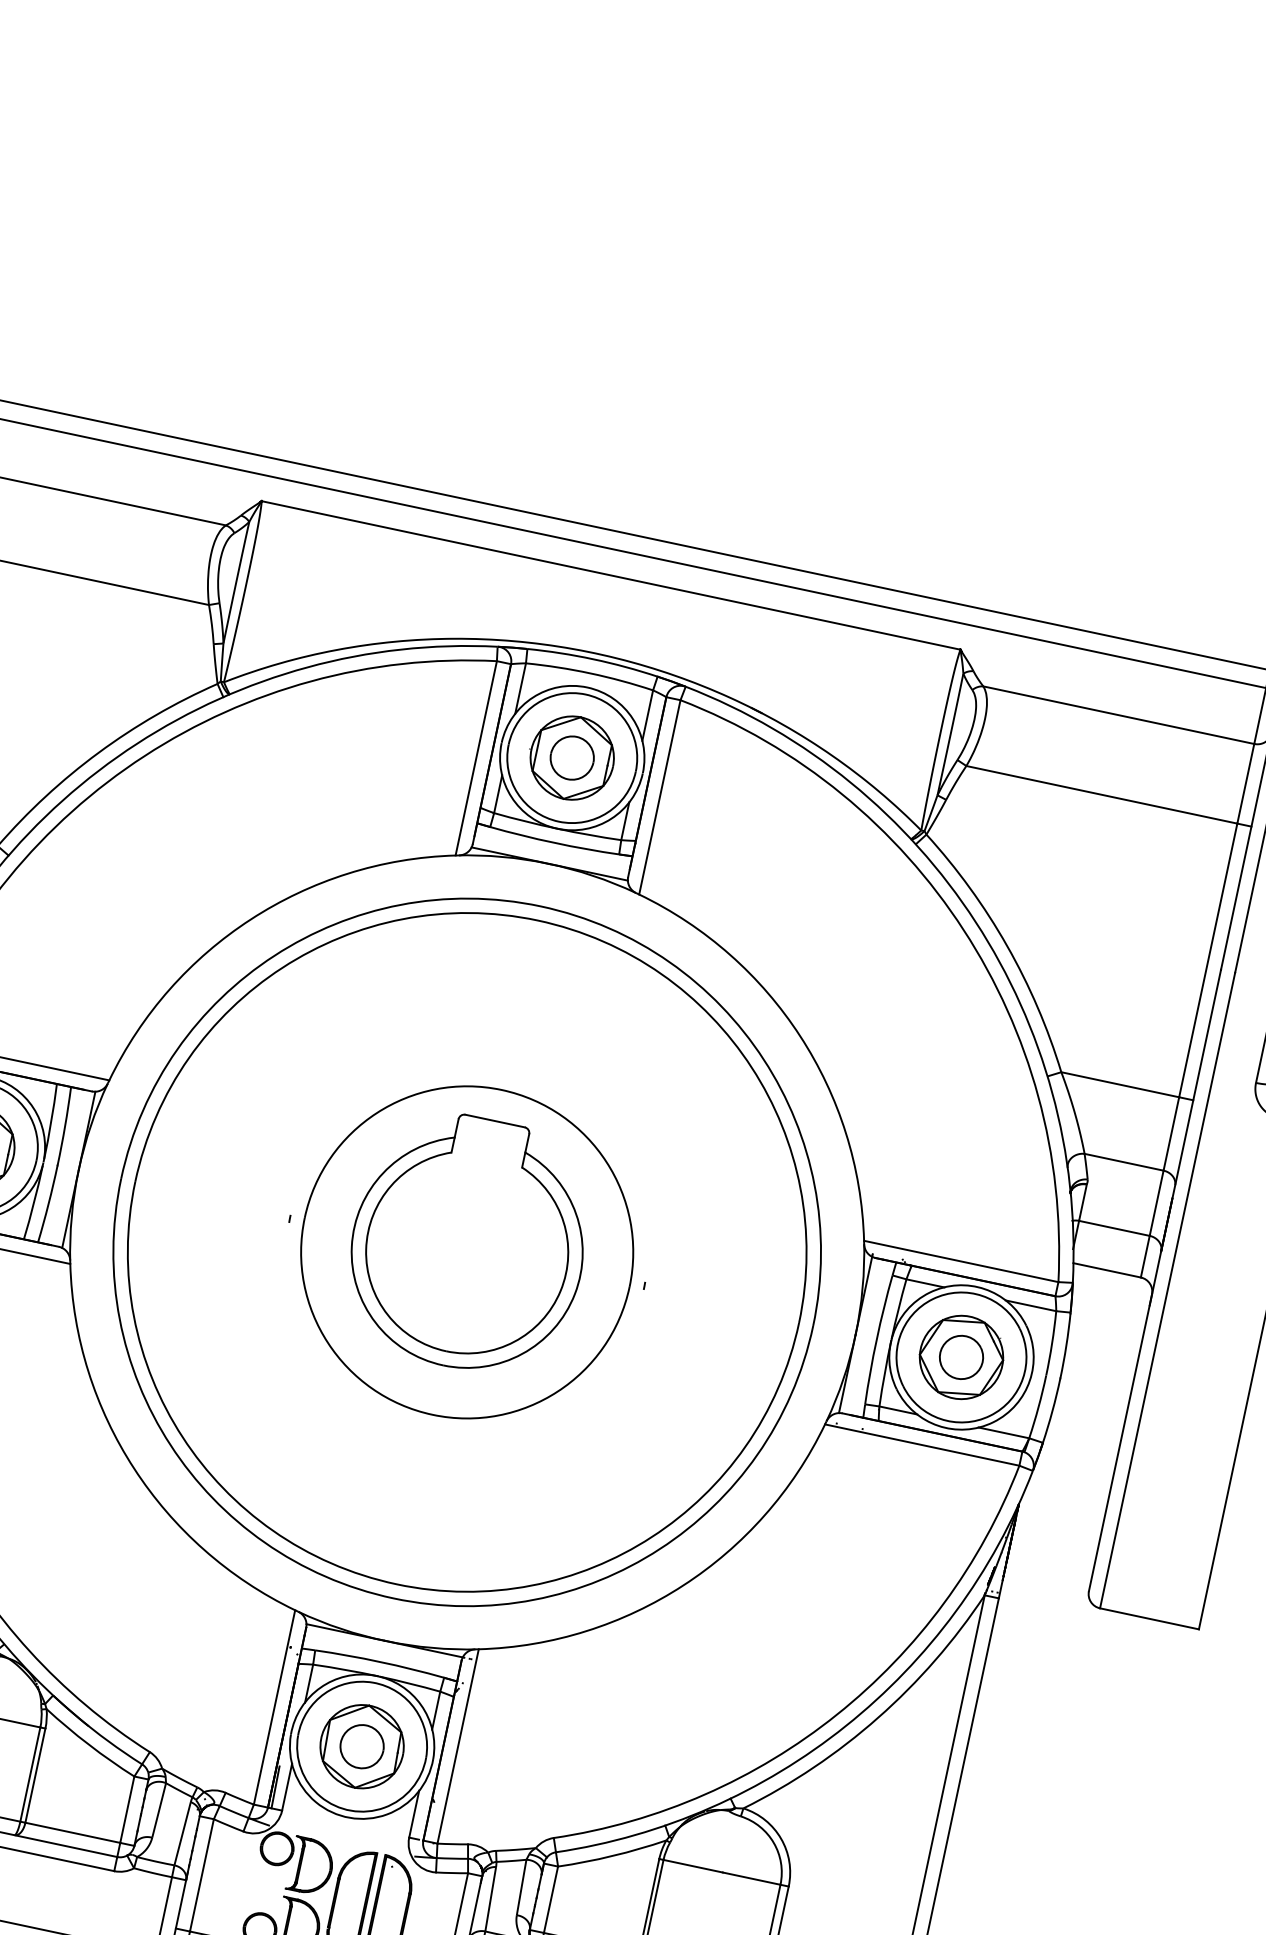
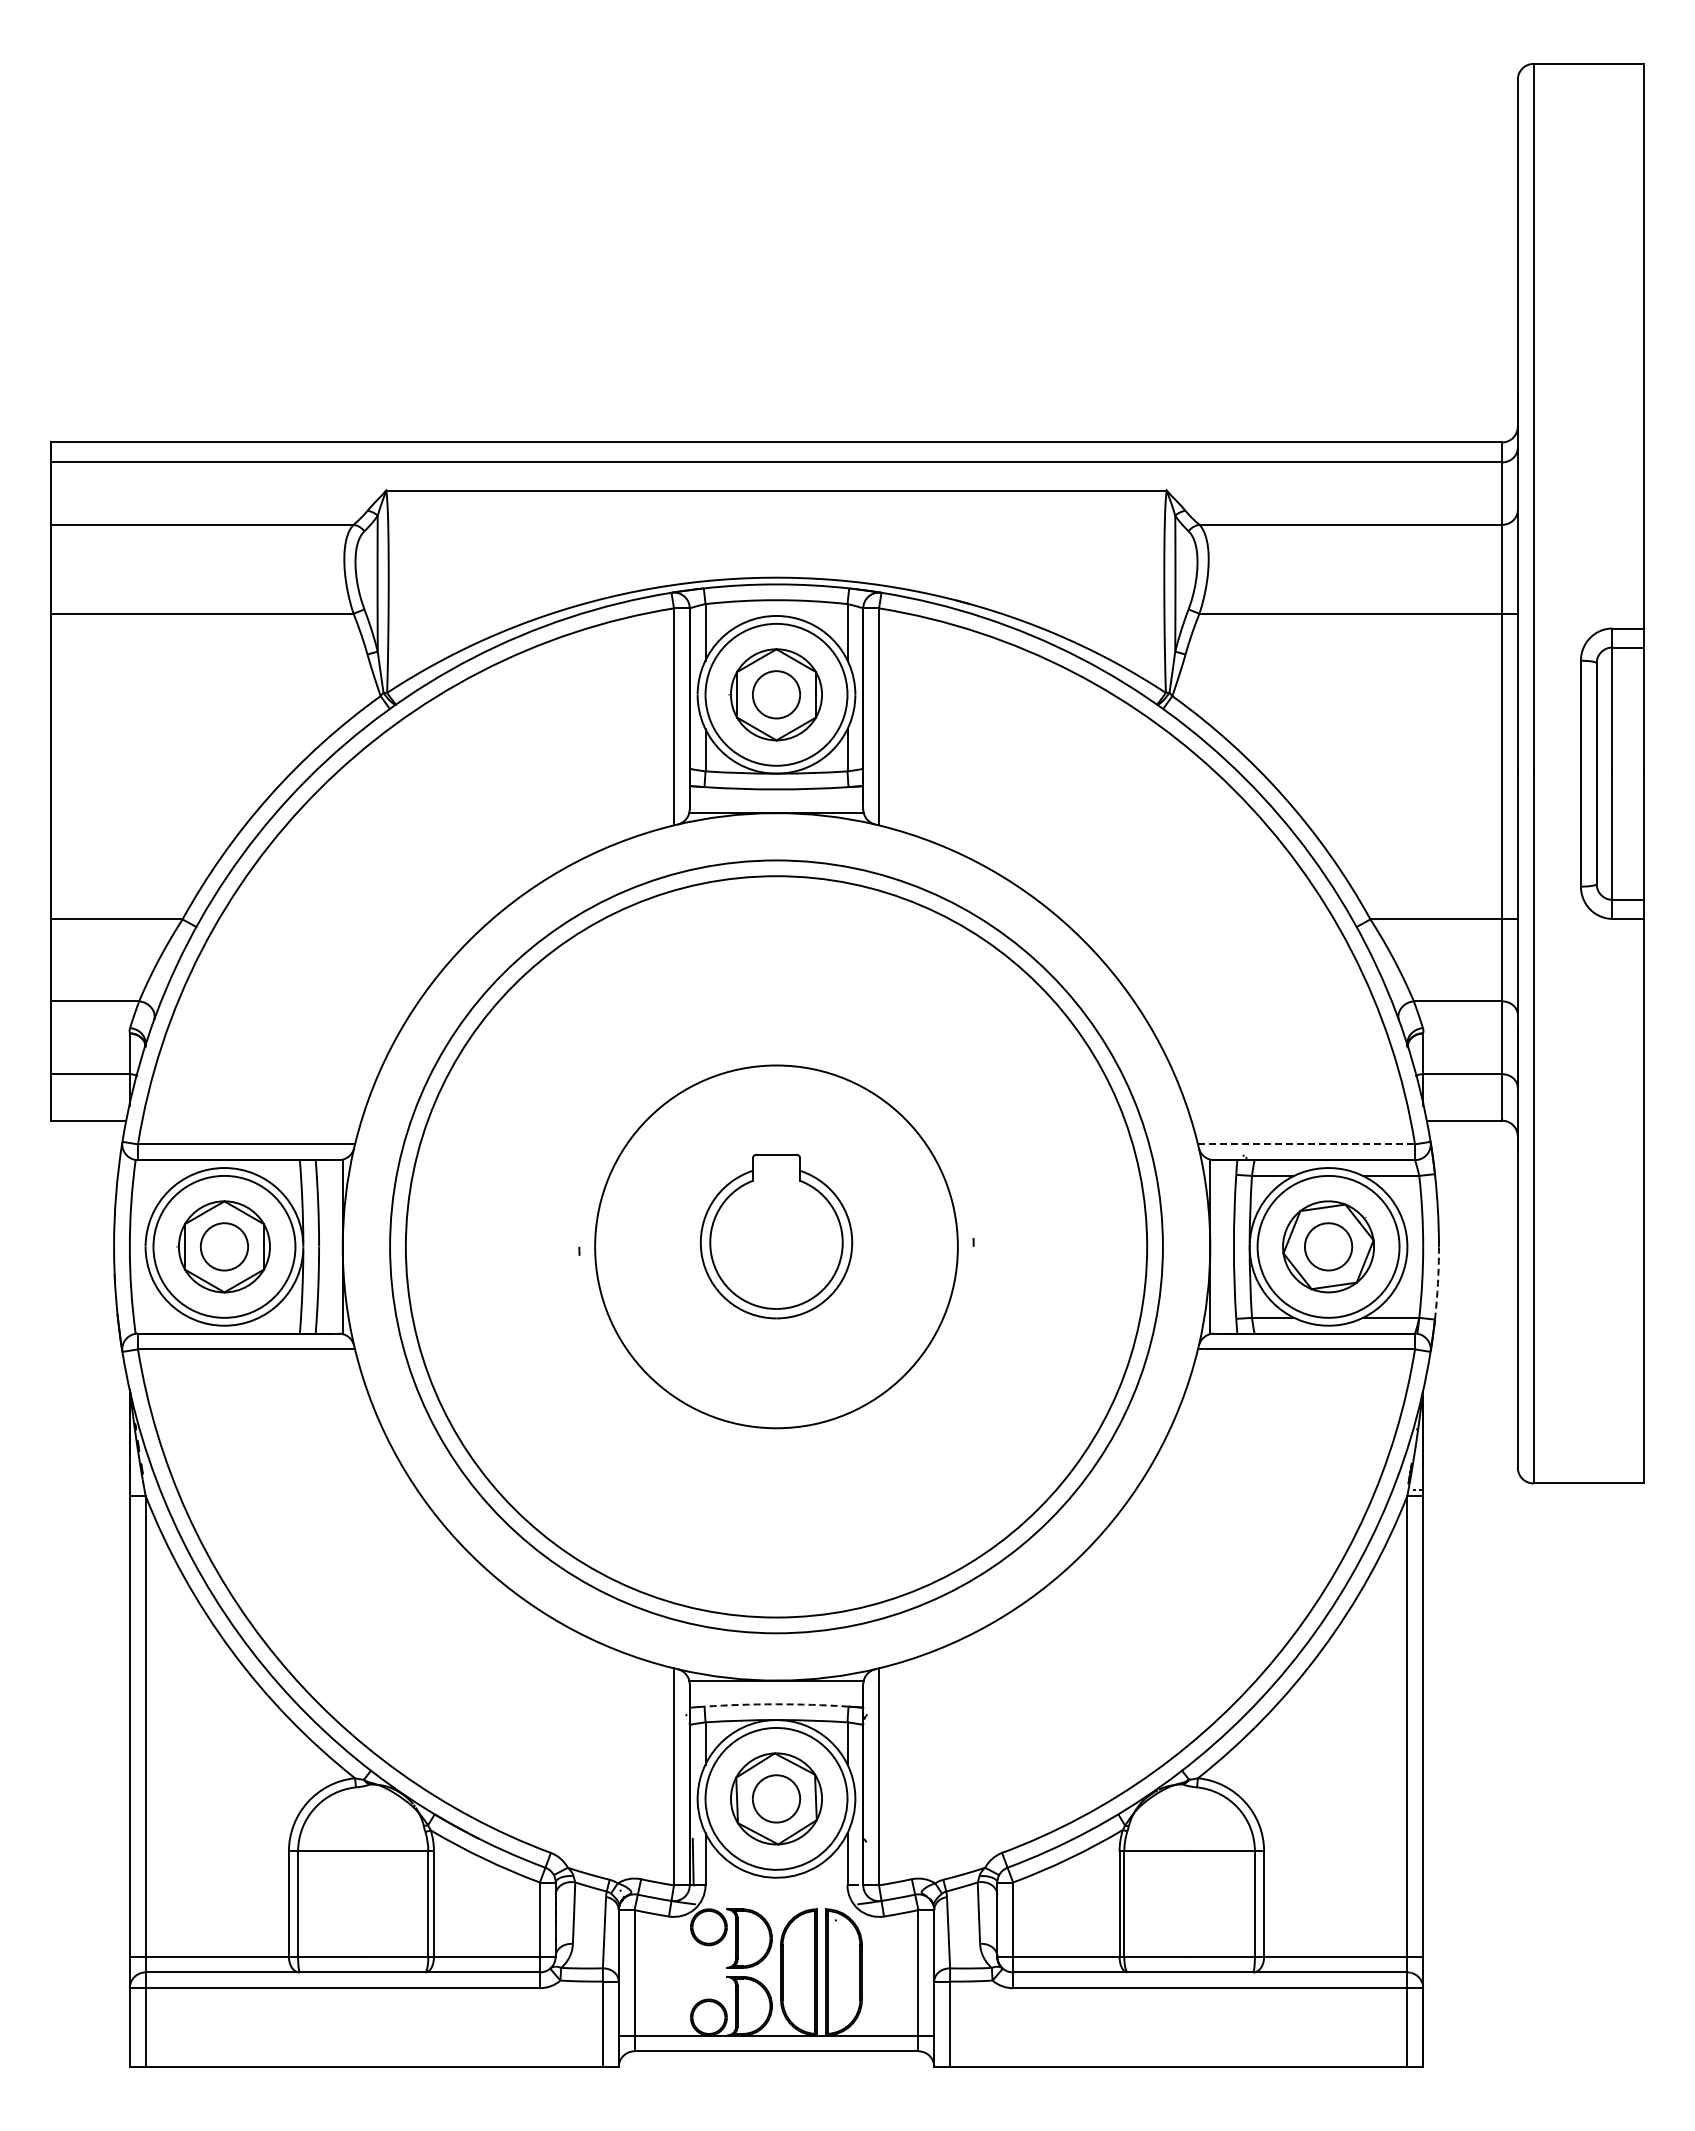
part: (469, 1243) -> (776, 1236), size x0.6
line: (961, 1261) -> (1306, 1144), solid -> dashed
arc: (1052, 1410) -> (1437, 1283), solid -> dashed
arc: (380, 1662) -> (776, 1704), solid -> dashed

